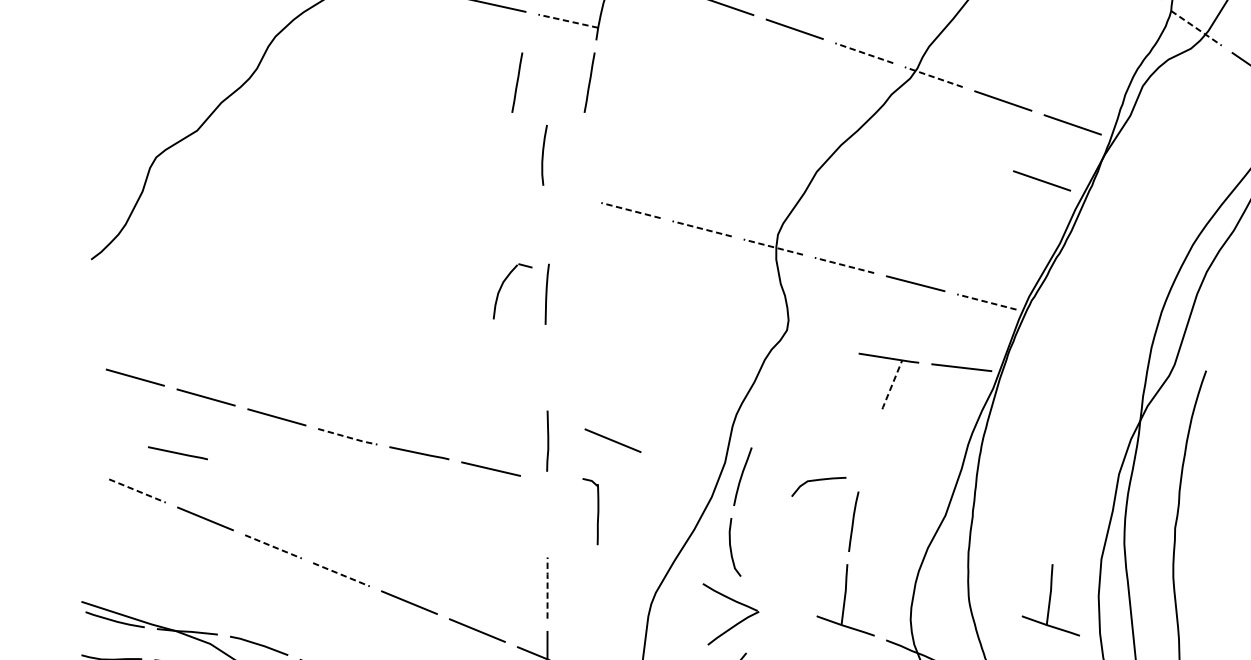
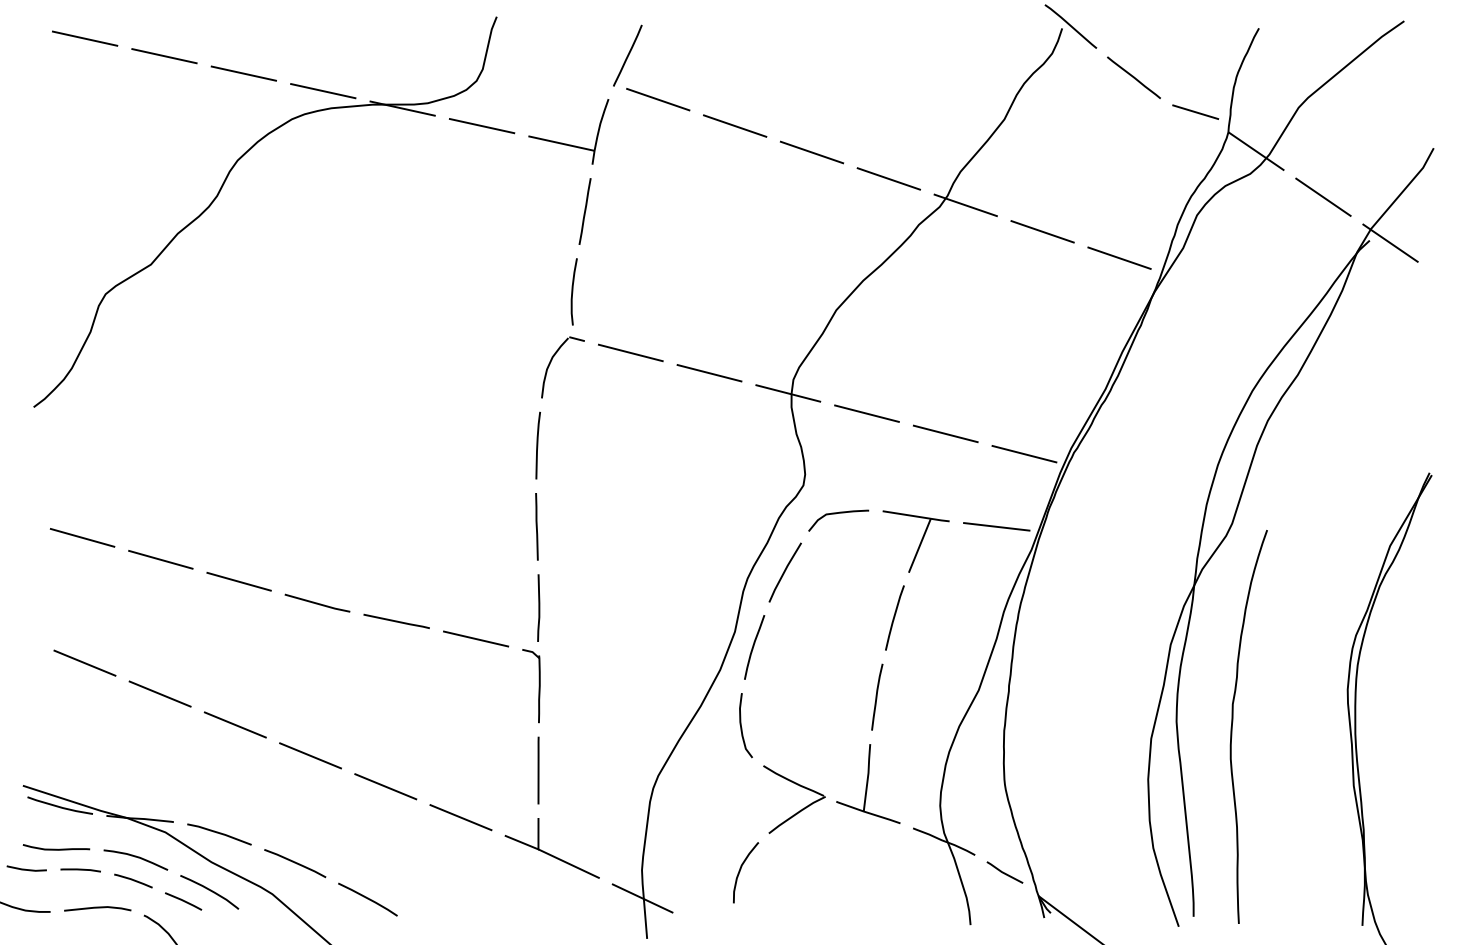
line: (568, 21) -> (561, 143), dashed -> solid
line: (1197, 28) -> (1257, 151), dashed -> solid
line: (863, 52) -> (888, 178), dashed -> solid
line: (933, 77) -> (965, 205), dashed -> solid
line: (516, 82) -> (504, 211), removed
curve: (543, 154) -> (573, 291), moved
line: (1042, 180) -> (1085, 319), removed
line: (630, 210) -> (630, 352), dashed -> solid
line: (702, 229) -> (709, 373), dashed -> solid
line: (773, 247) -> (788, 393), dashed -> solid
line: (844, 265) -> (867, 413), dashed -> solid
part: (502, 286) -> (551, 362), moved
line: (986, 302) -> (1024, 454), dashed -> solid
line: (545, 367) -> (536, 526), added
line: (891, 385) -> (919, 546), dashed -> solid
curve: (769, 409) -> (784, 572), added
line: (347, 437) -> (317, 603), dashed -> solid
line: (612, 440) -> (610, 607), removed
line: (869, 449) -> (894, 617), added
line: (177, 452) -> (129, 620), removed
curve: (816, 481) -> (836, 514), moved
line: (137, 491) -> (84, 663), dashed -> solid
part: (597, 512) -> (538, 686), moved
line: (273, 546) -> (235, 724), dashed -> solid
line: (341, 574) -> (310, 755), dashed -> solid
line: (547, 587) -> (538, 769), dashed -> solid
part: (1051, 599) -> (1095, 783), removed
part: (738, 622) -> (802, 808), moved

